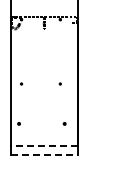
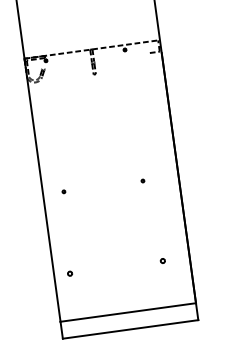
line: (44, 146) -> (128, 312), dashed -> solid
line: (45, 154) -> (132, 328), dashed -> solid

